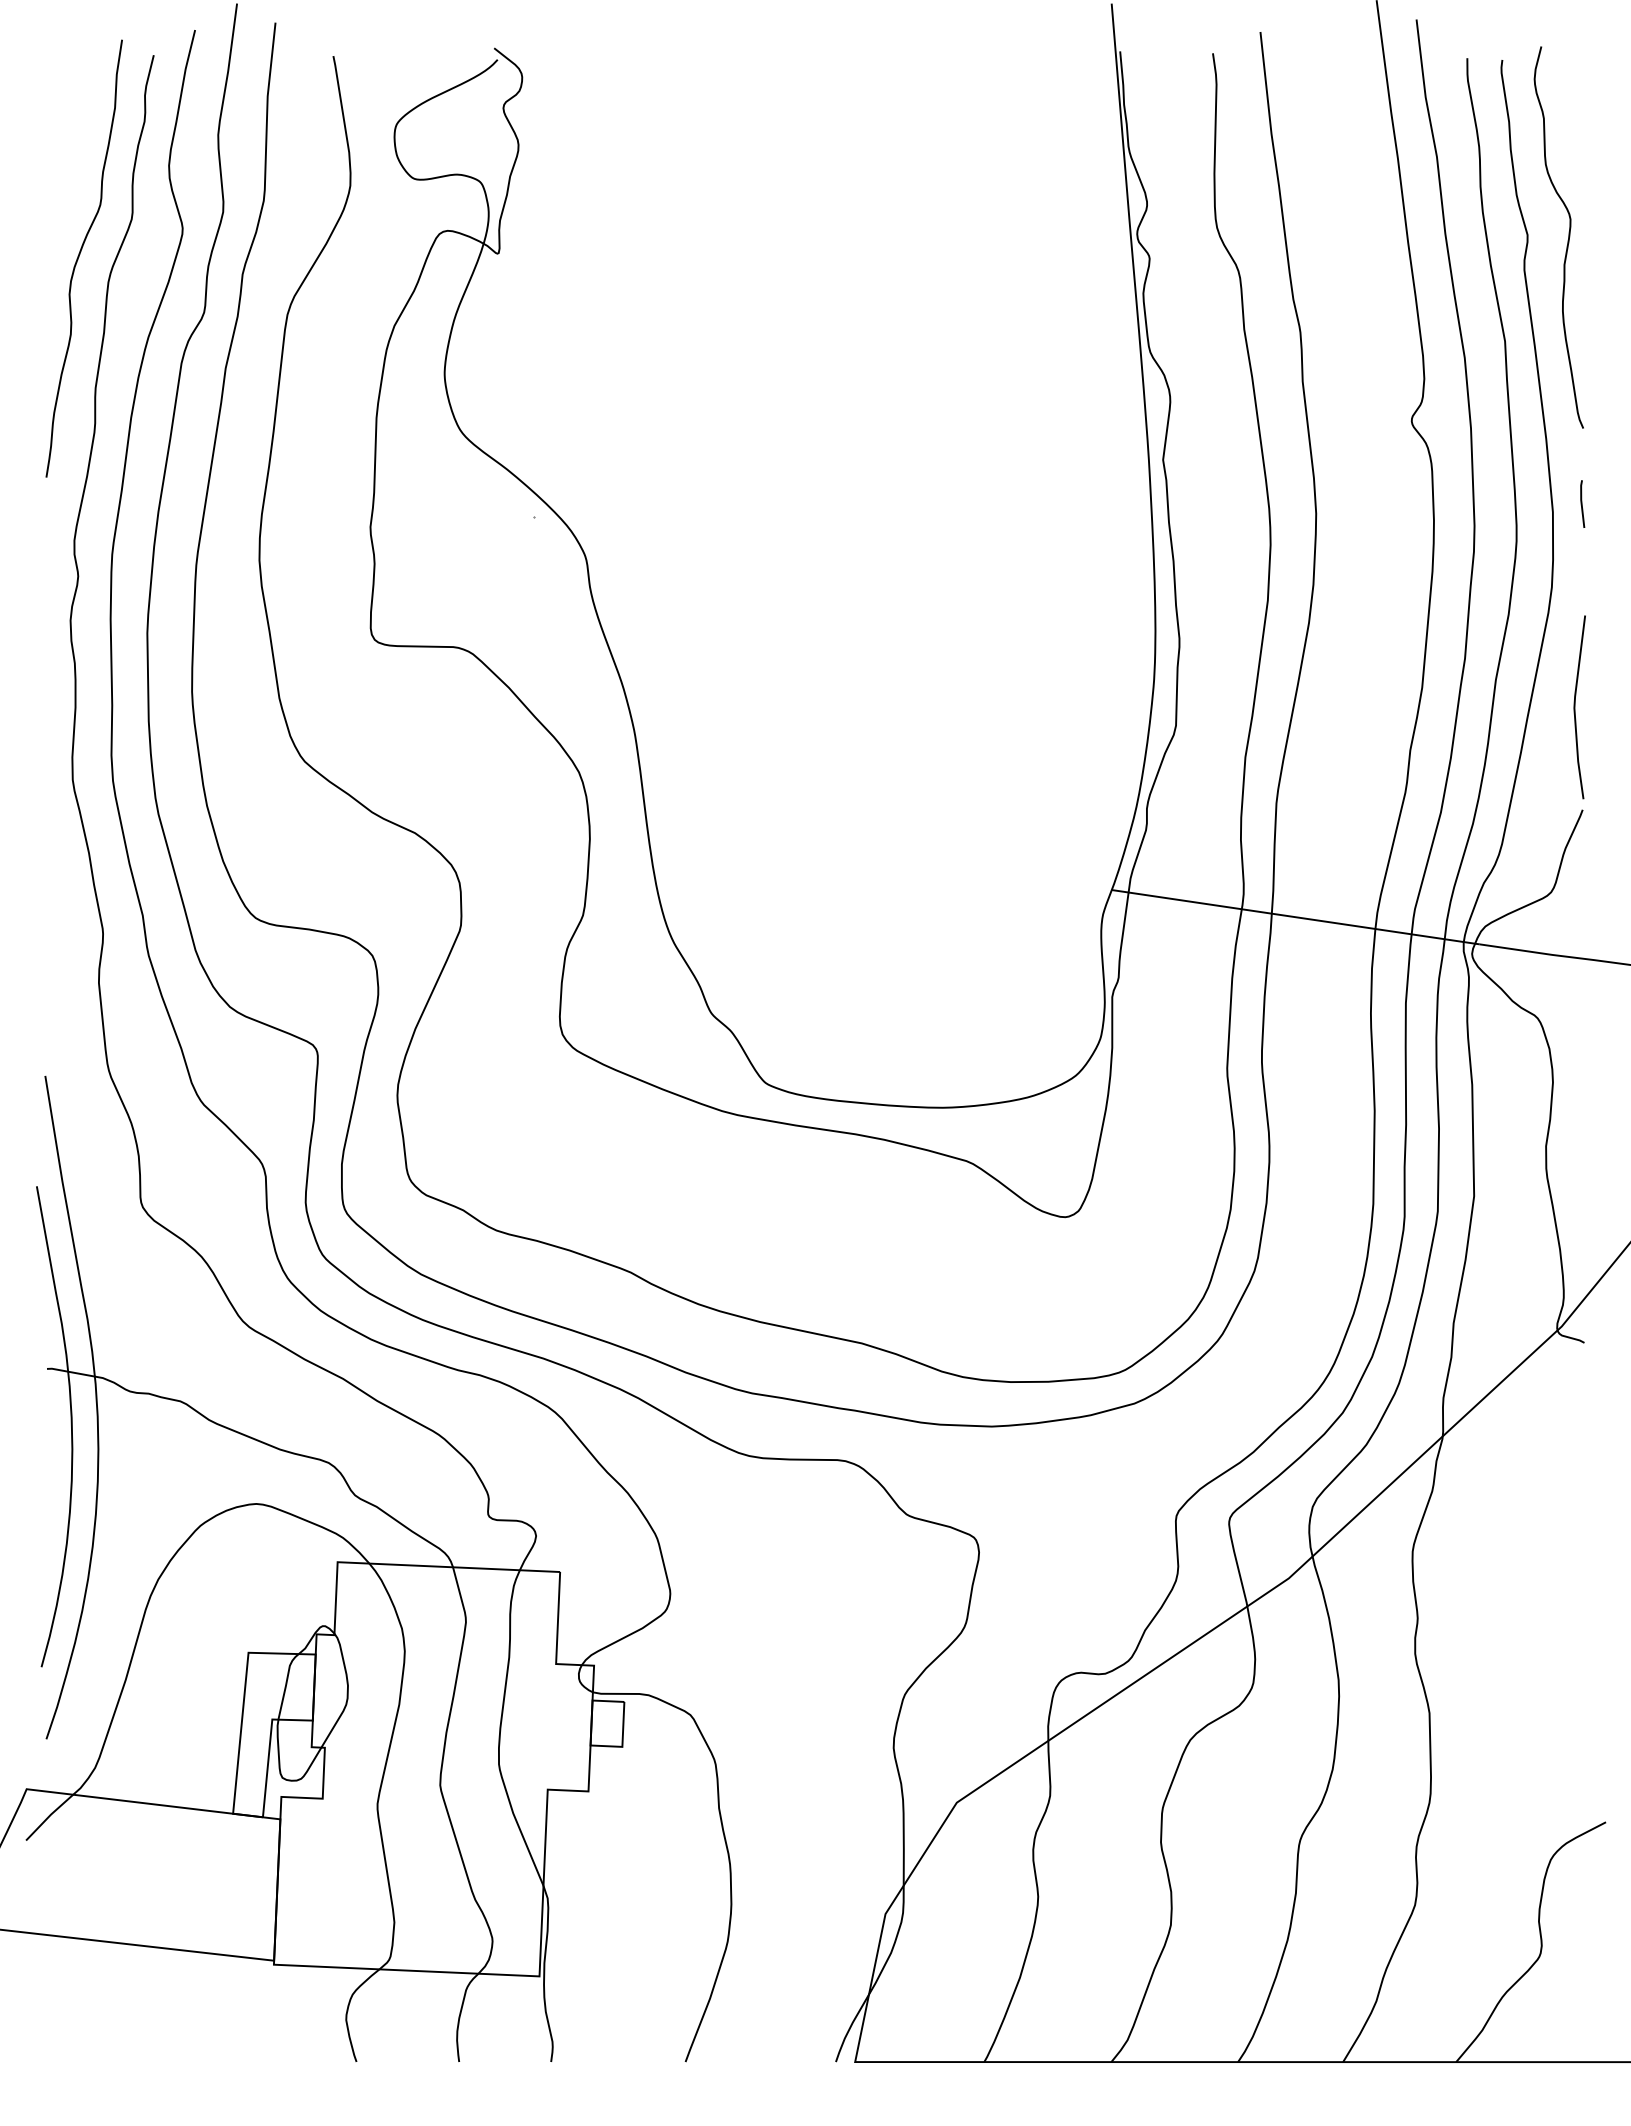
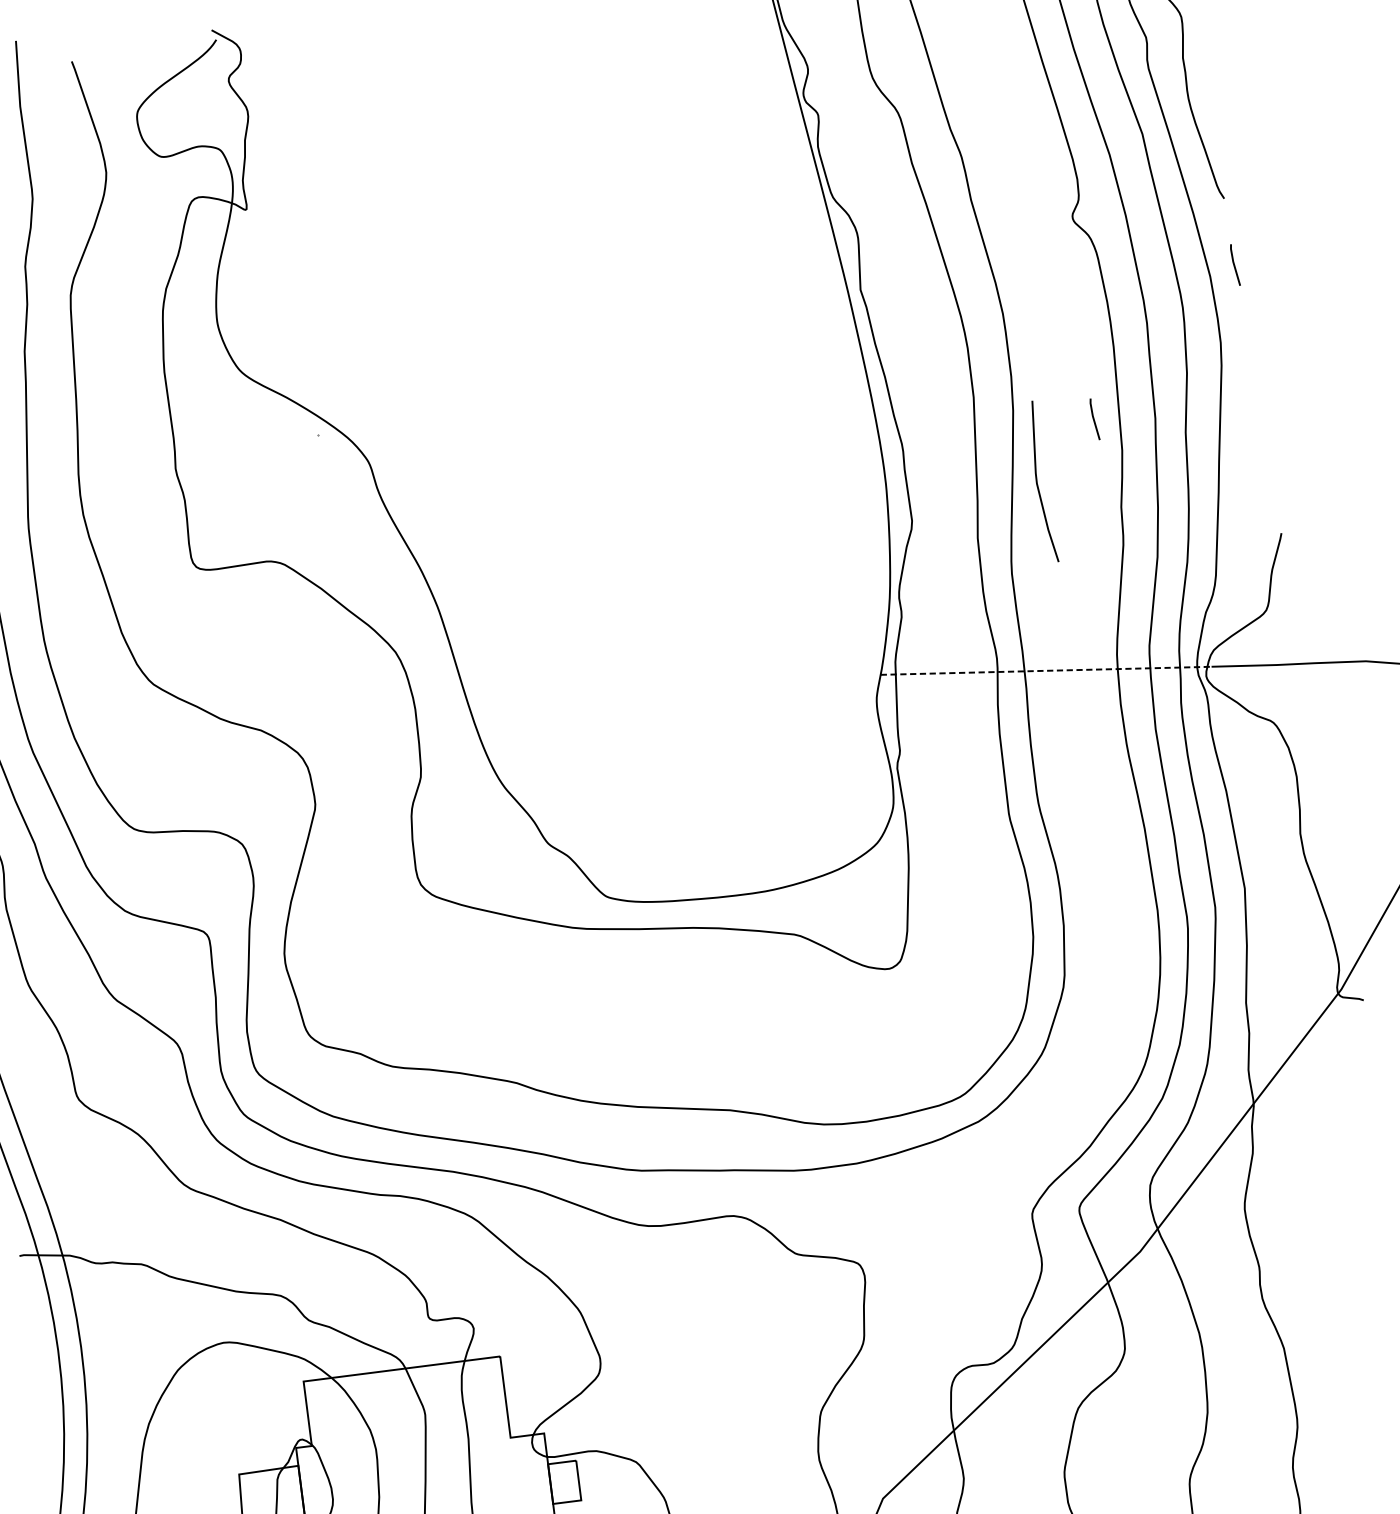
line: (1397, 647) -> (1094, 418), added
line: (1575, 707) -> (1037, 482), moved
line: (1296, 917) -> (1046, 670), solid -> dashed

